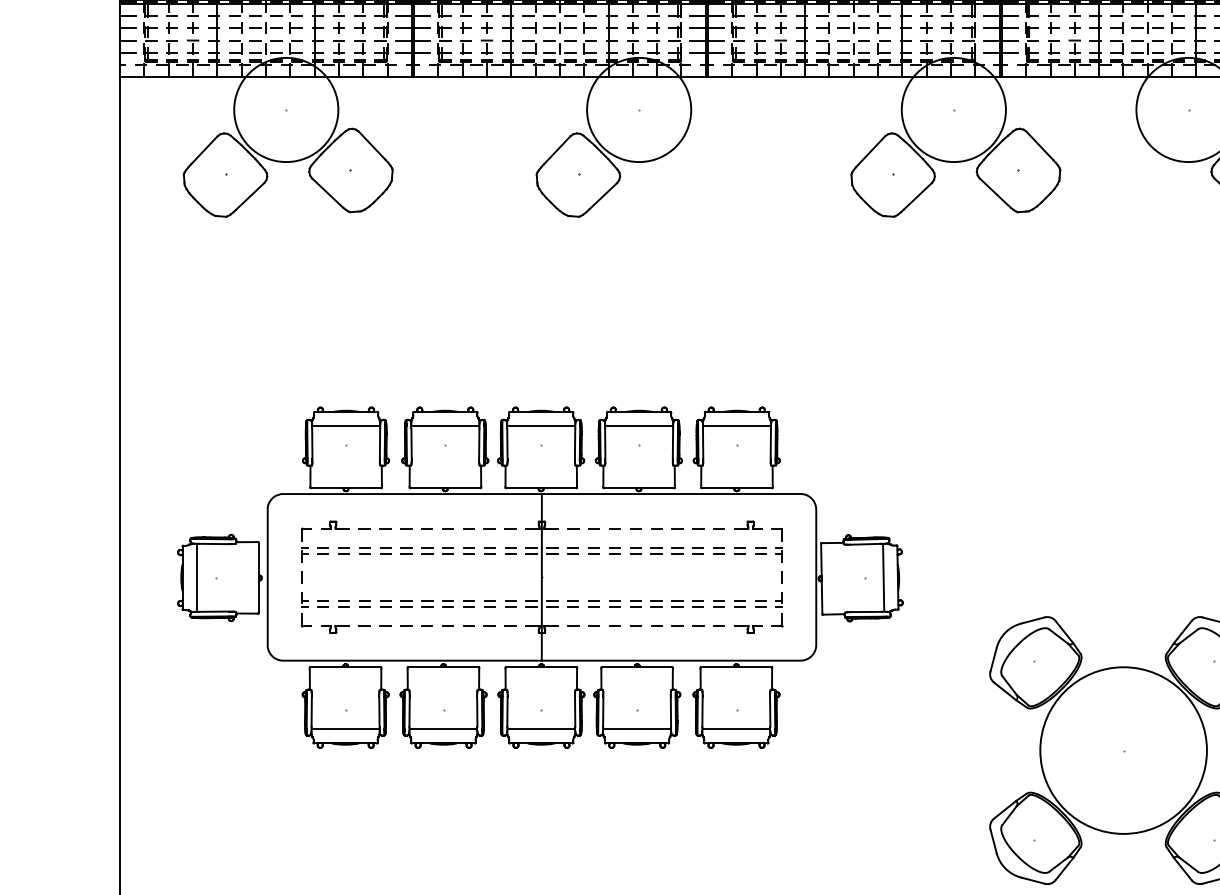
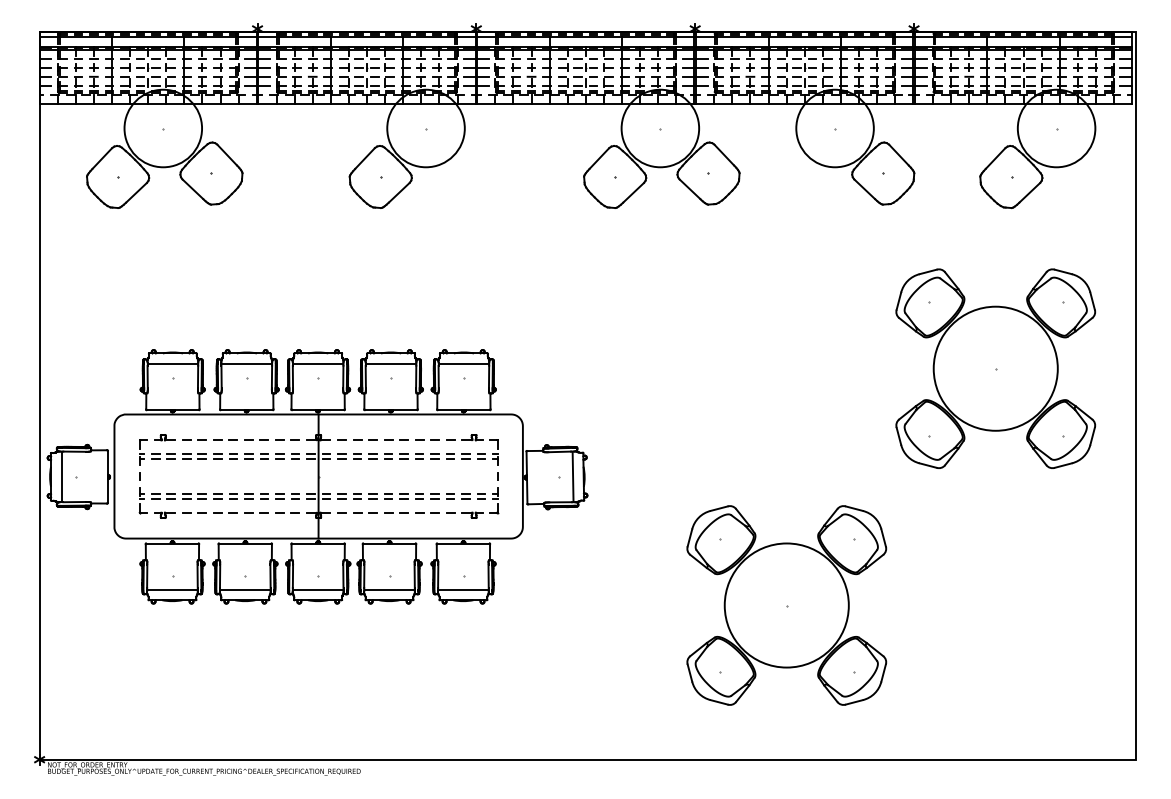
part: (540, 577) -> (317, 476), moved

